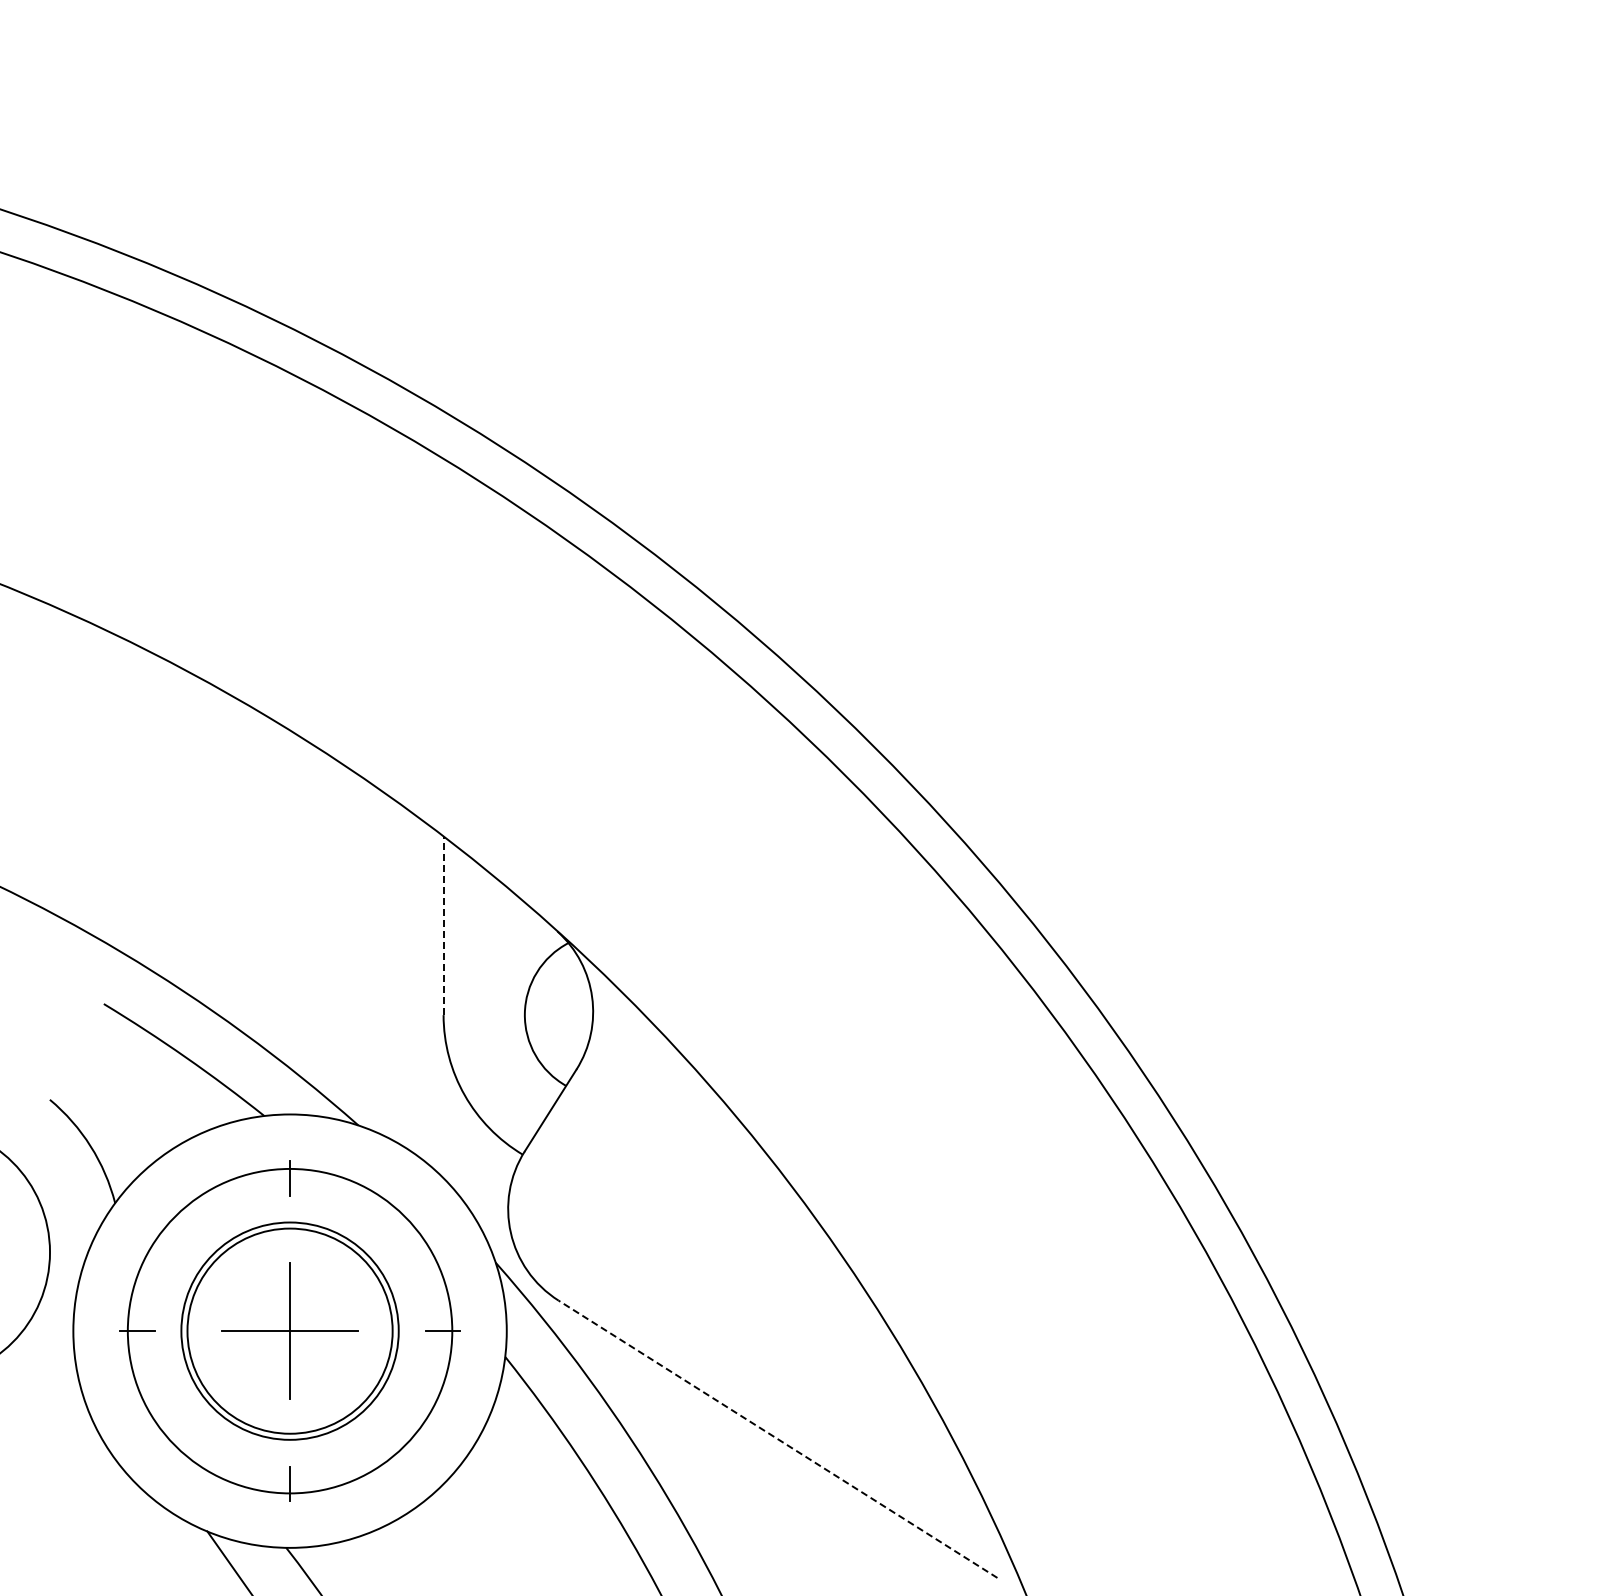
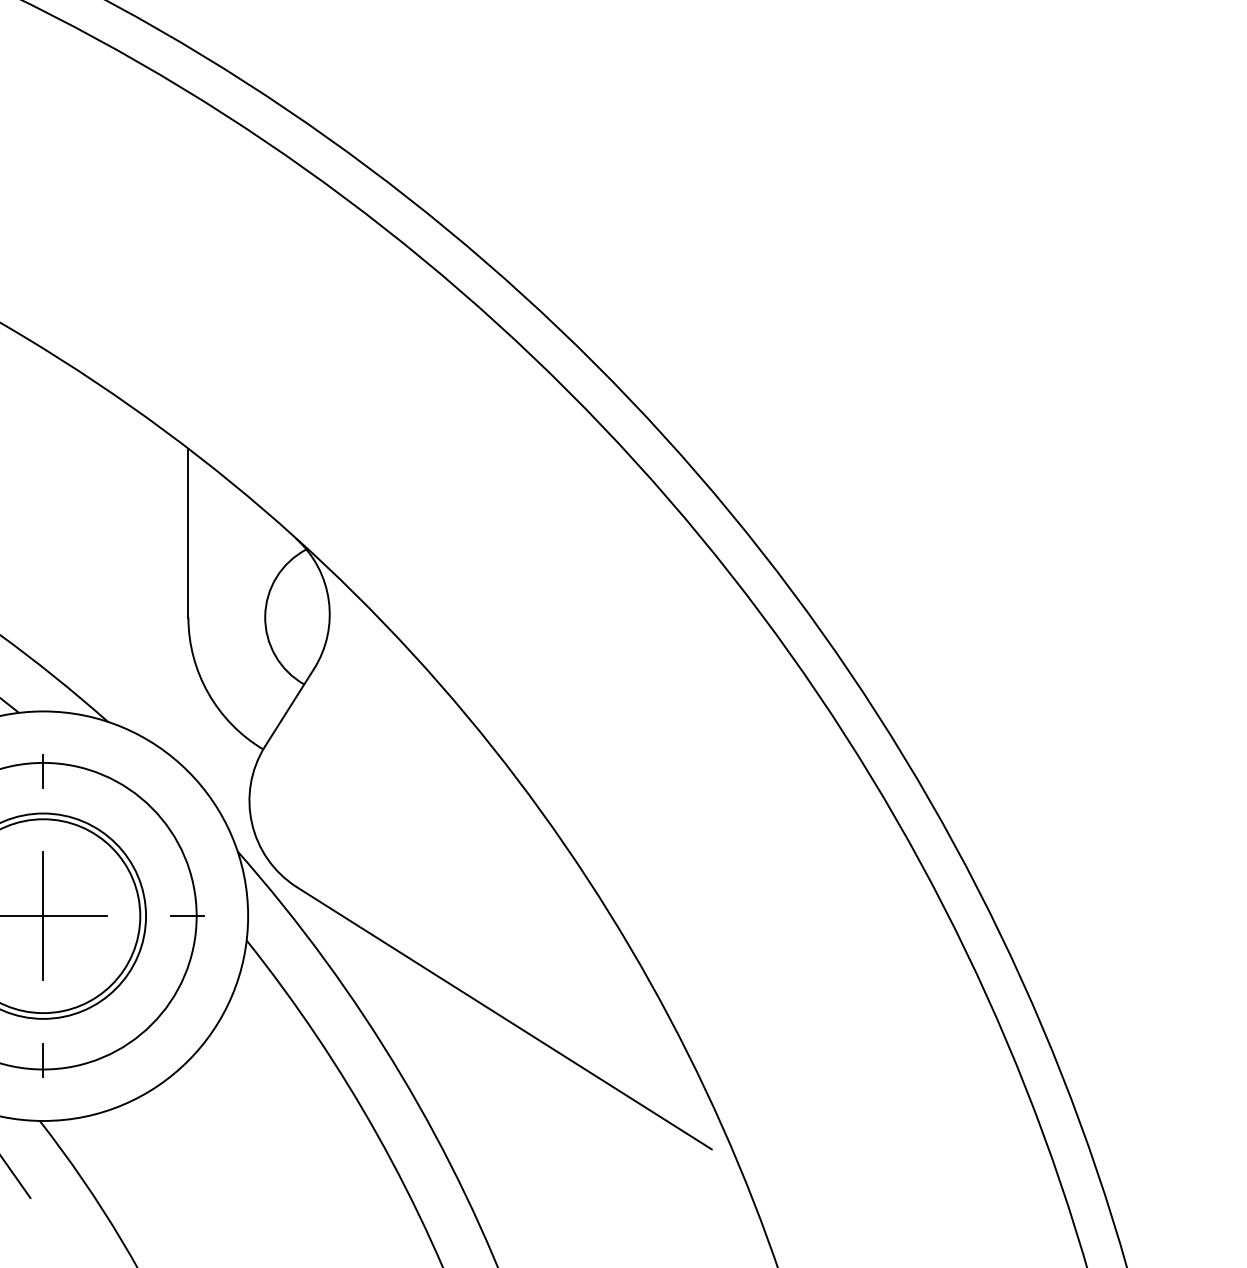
line: (443, 925) -> (188, 532), dashed -> solid
line: (778, 1439) -> (504, 1018), dashed -> solid

